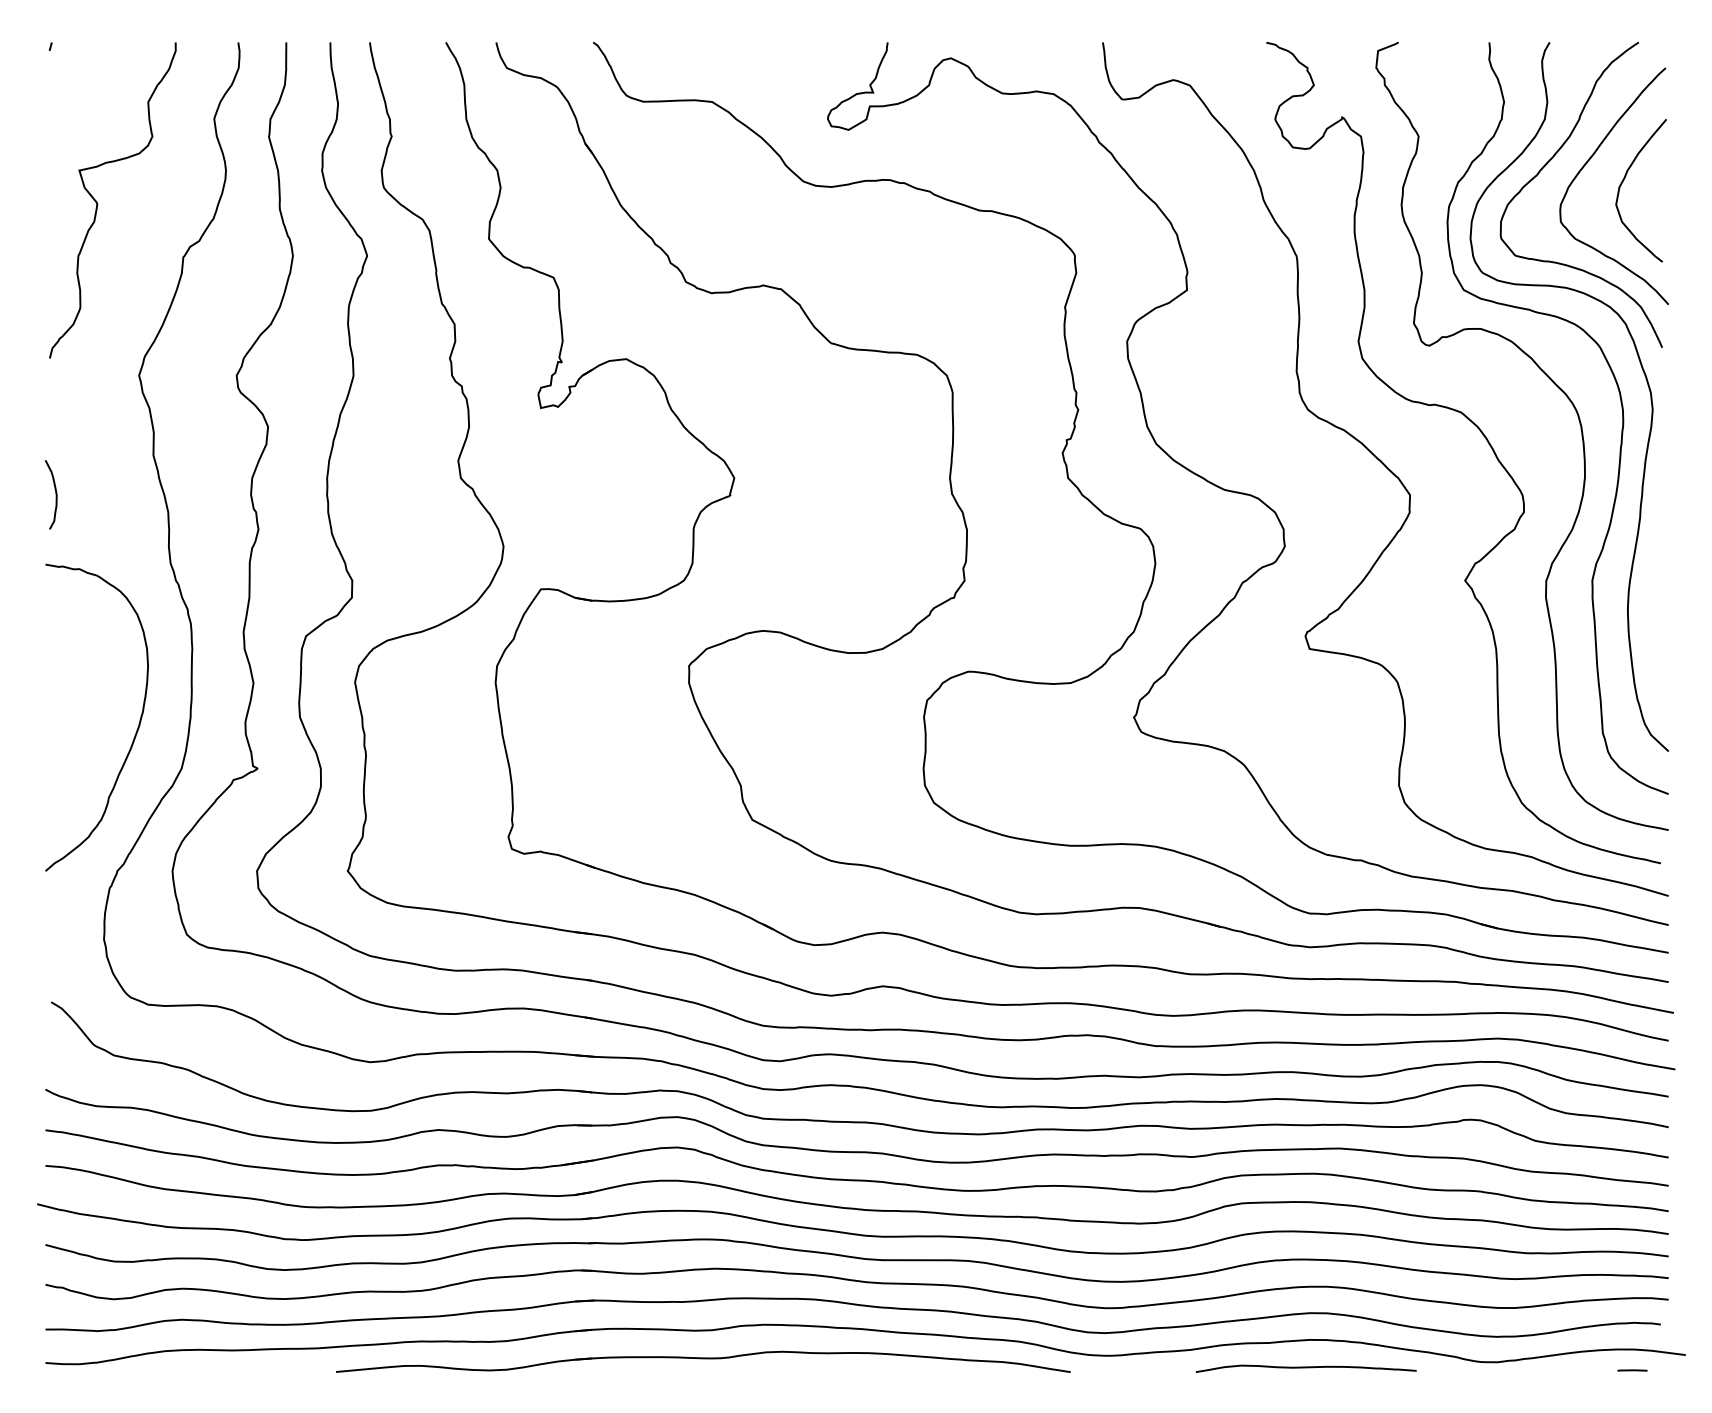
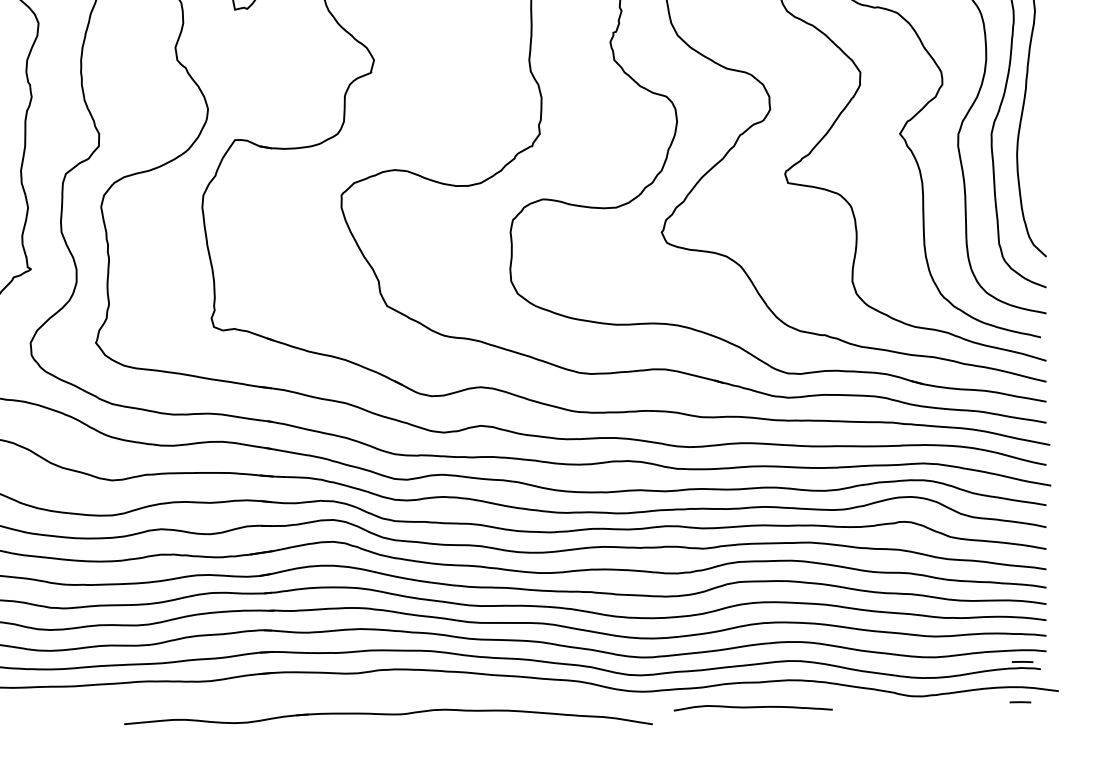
line: (1635, 1314) -> (1022, 662), added
part: (703, 1361) -> (388, 716), moved
curve: (1305, 1368) -> (752, 708), moved

